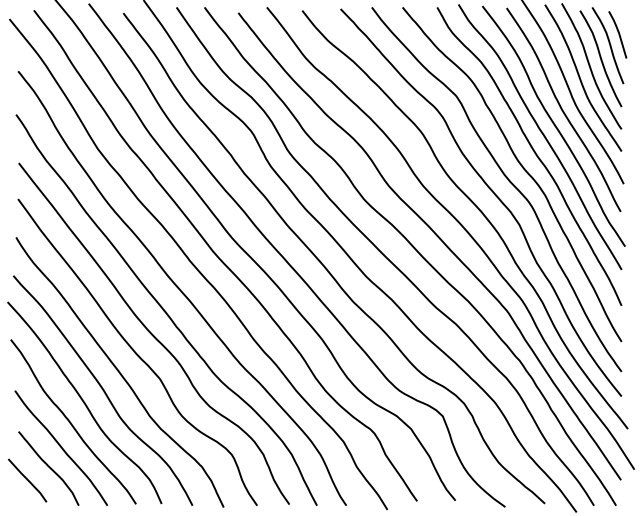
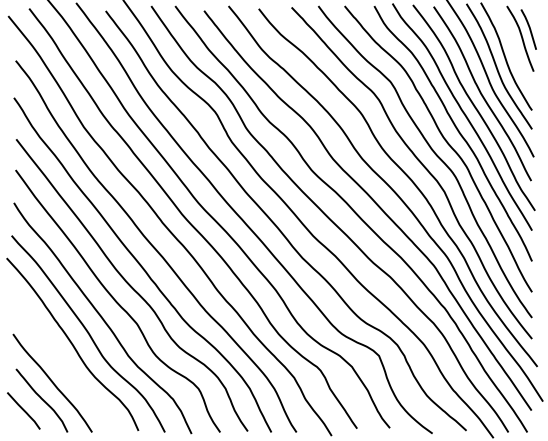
curve: (600, 58) -> (513, 49), removed
curve: (71, 422) -> (61, 361), removed

